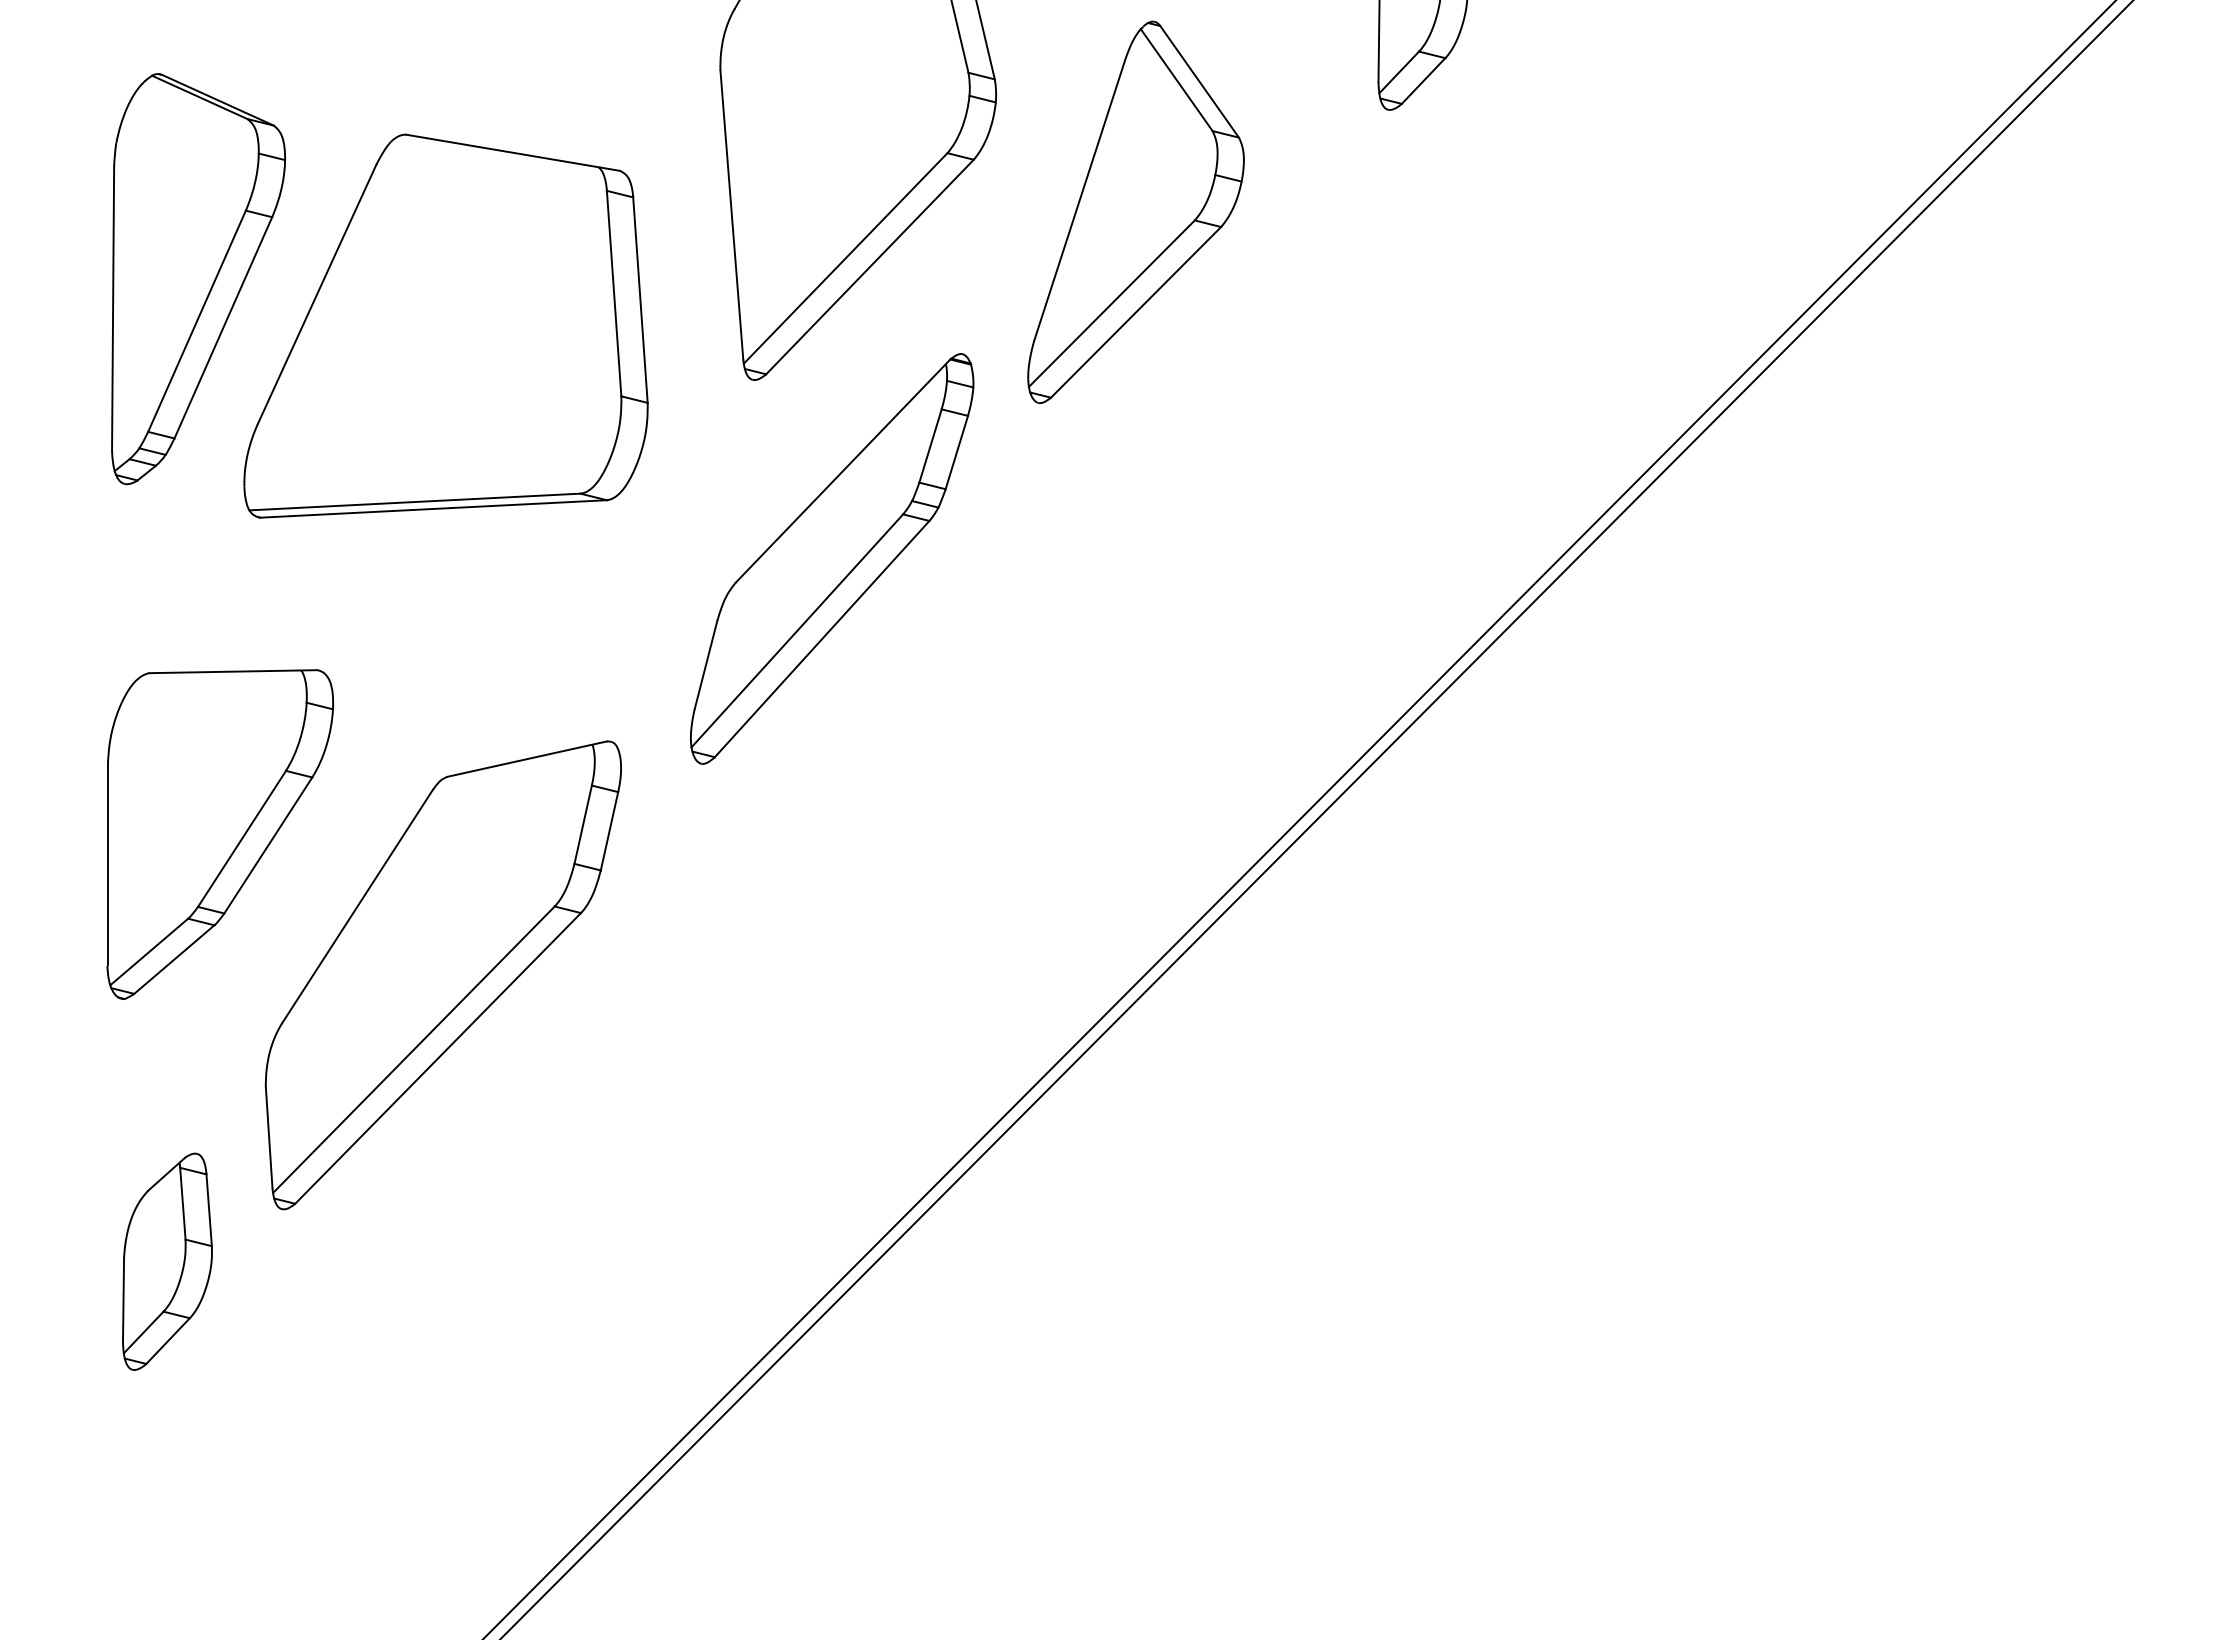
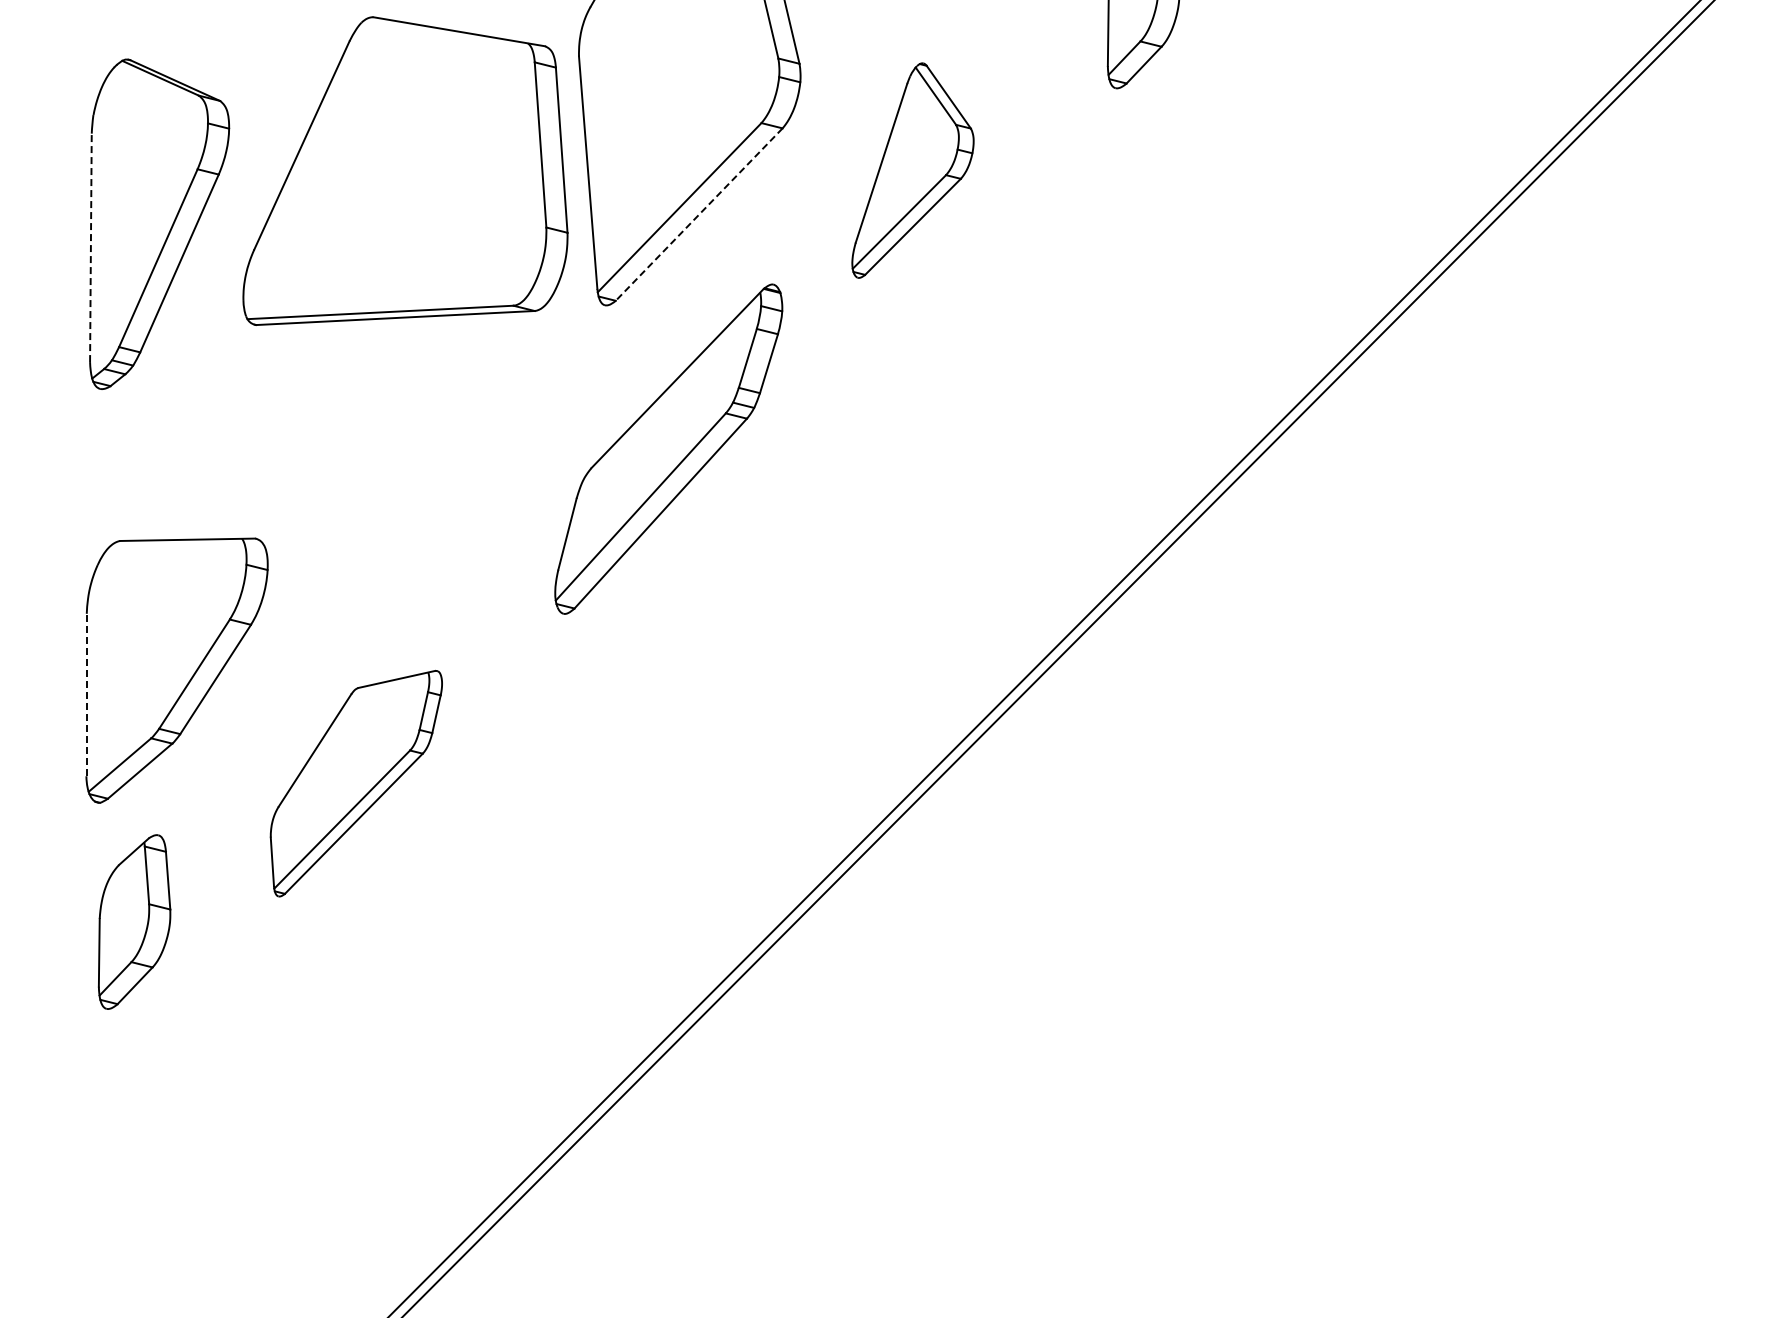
part: (1135, 212) -> (912, 170), size x0.7
line: (870, 266) -> (699, 214), solid -> dashed
line: (112, 307) -> (90, 247), solid -> dashed
part: (446, 325) -> (405, 170), moved
line: (107, 864) -> (86, 694), solid -> dashed
part: (443, 974) -> (356, 783), size x0.6
part: (167, 1261) -> (134, 921), moved

